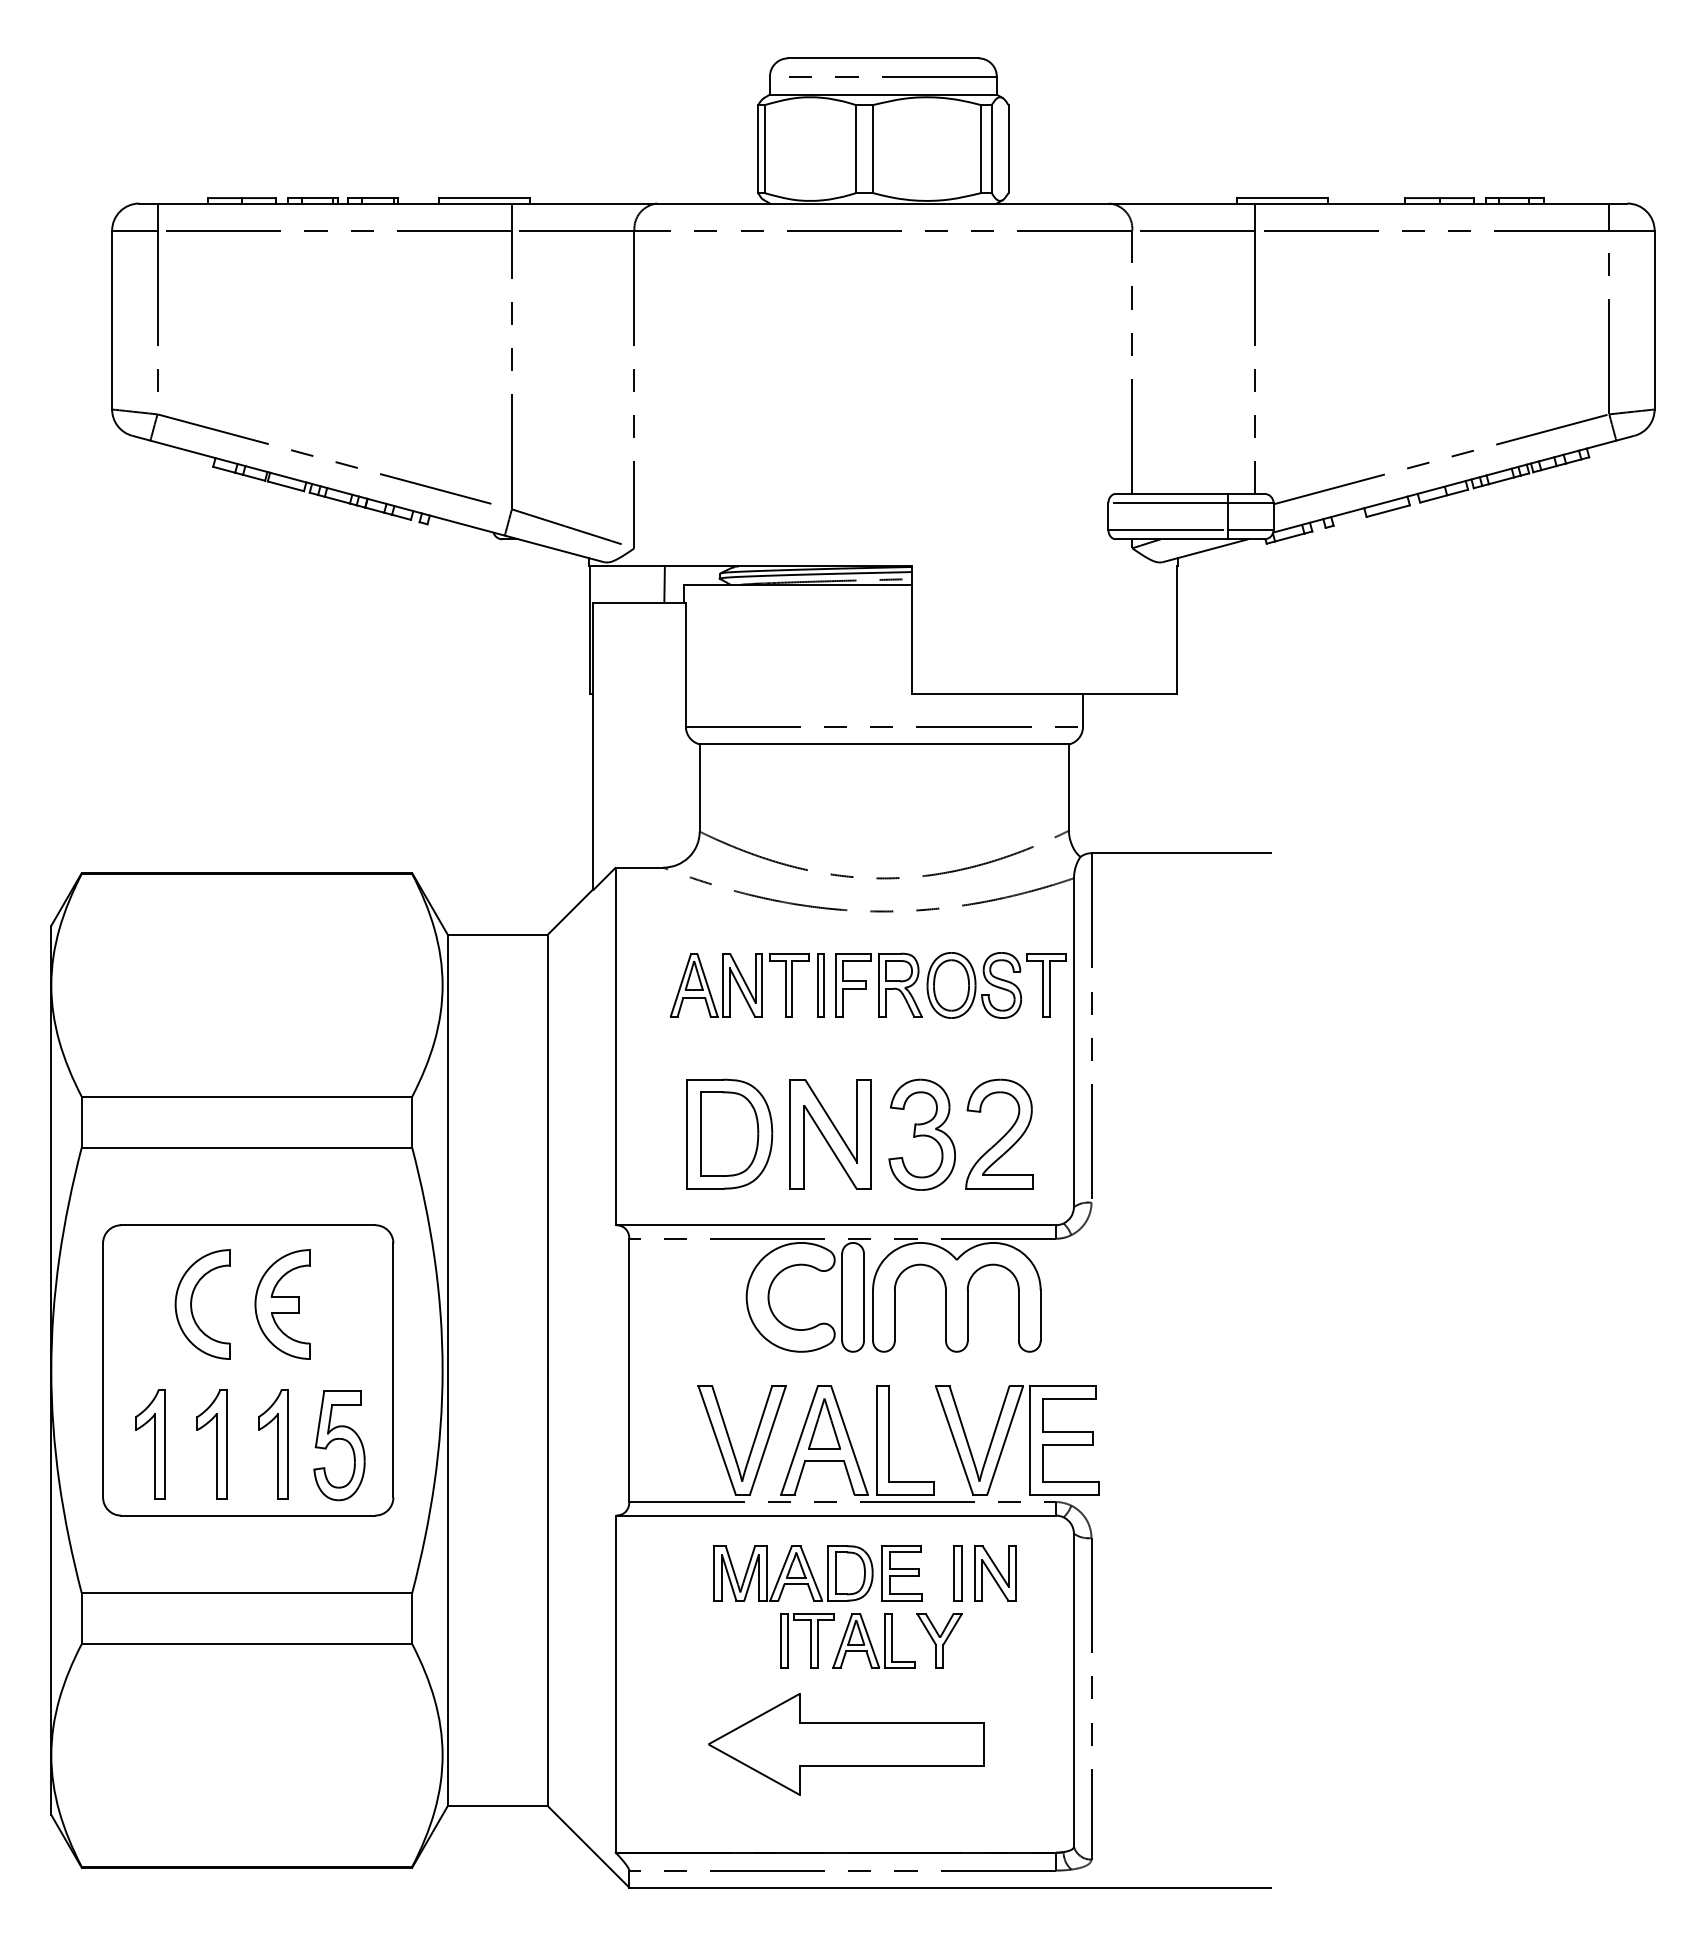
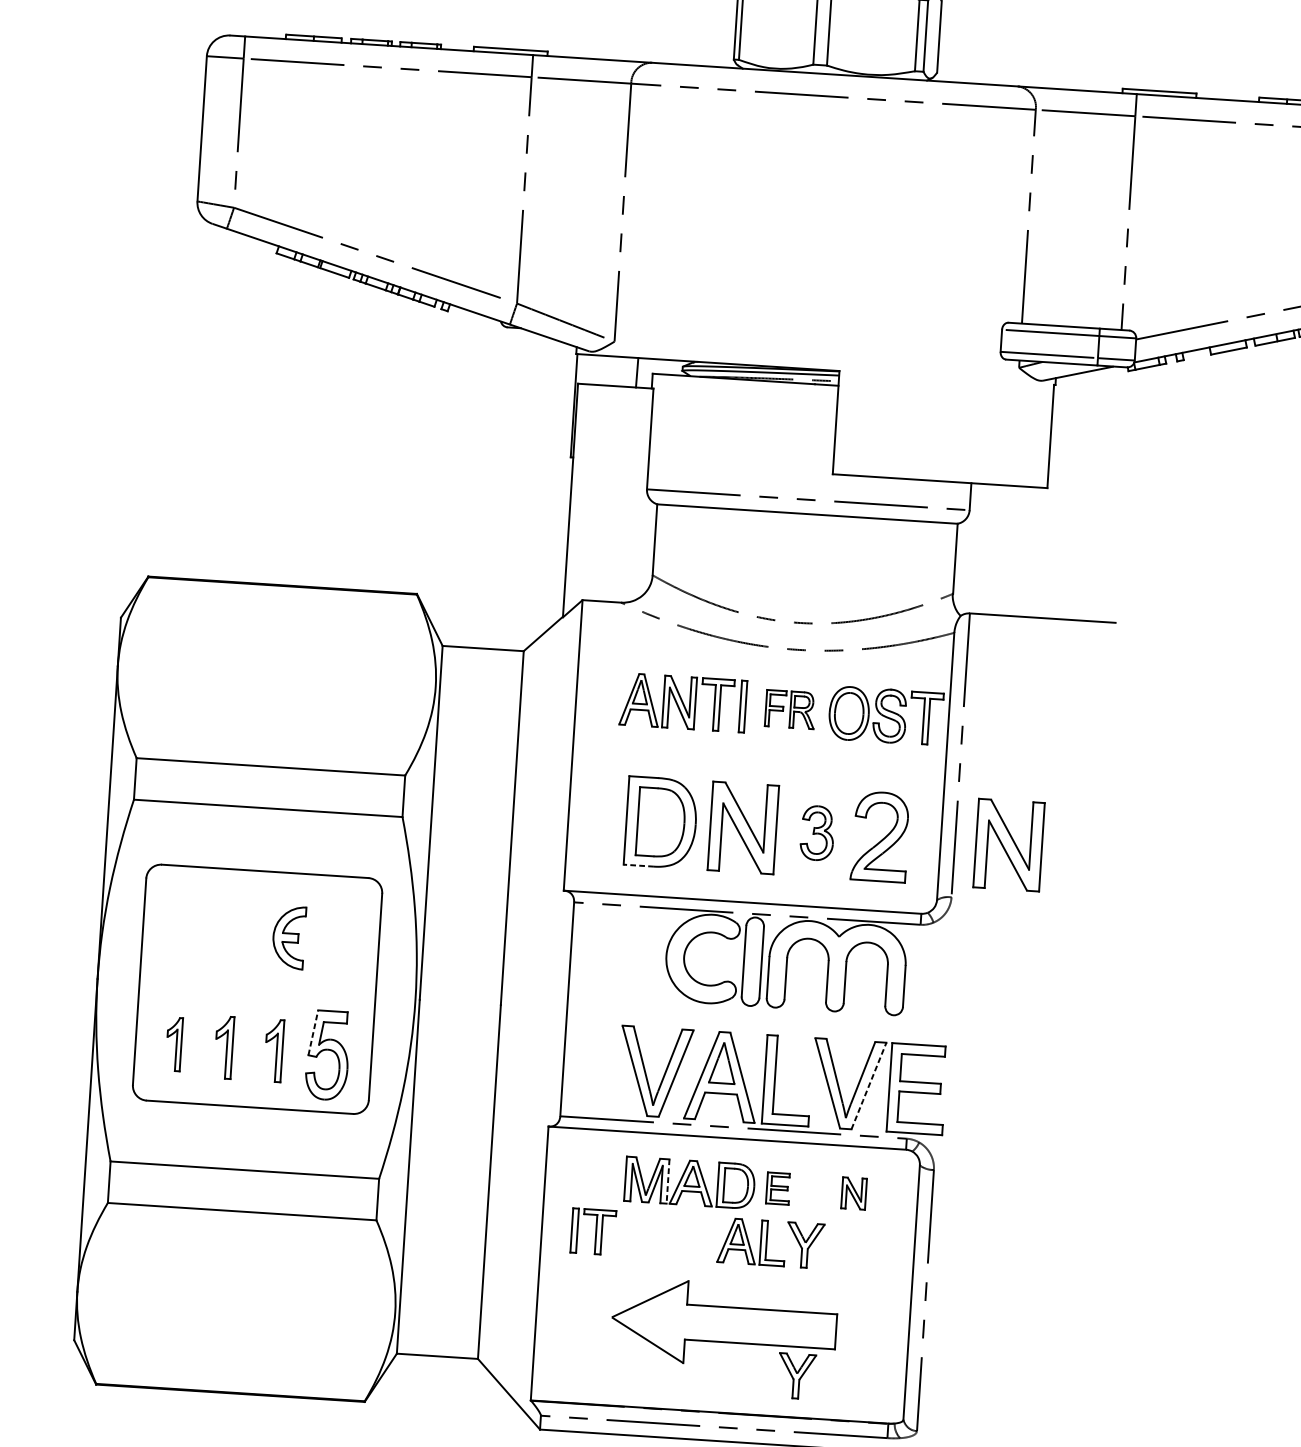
part: (878, 984) -> (789, 708), size x0.7
part: (921, 1134) -> (817, 833), size x0.6
part: (1157, 1134) -> (1008, 845), added
line: (705, 1188) -> (638, 865), solid -> dashed
part: (192, 1301) -> (215, 930), removed
part: (282, 1304) -> (288, 937), size x0.7
line: (320, 1418) -> (313, 1032), solid -> dashed
line: (1005, 1440) -> (869, 1086), solid -> dashed
part: (150, 1444) -> (174, 1044), size x0.6
part: (211, 1444) -> (223, 1047), size x0.7
part: (273, 1444) -> (274, 1050), size x0.7
line: (766, 1573) -> (667, 1181), solid -> dashed
part: (901, 1573) -> (777, 1188), size x0.7
part: (957, 1573) -> (823, 1191), removed
part: (995, 1573) -> (854, 1193), size x0.7
part: (807, 1640) -> (593, 1231), moved
part: (939, 1801) -> (796, 1375), added

